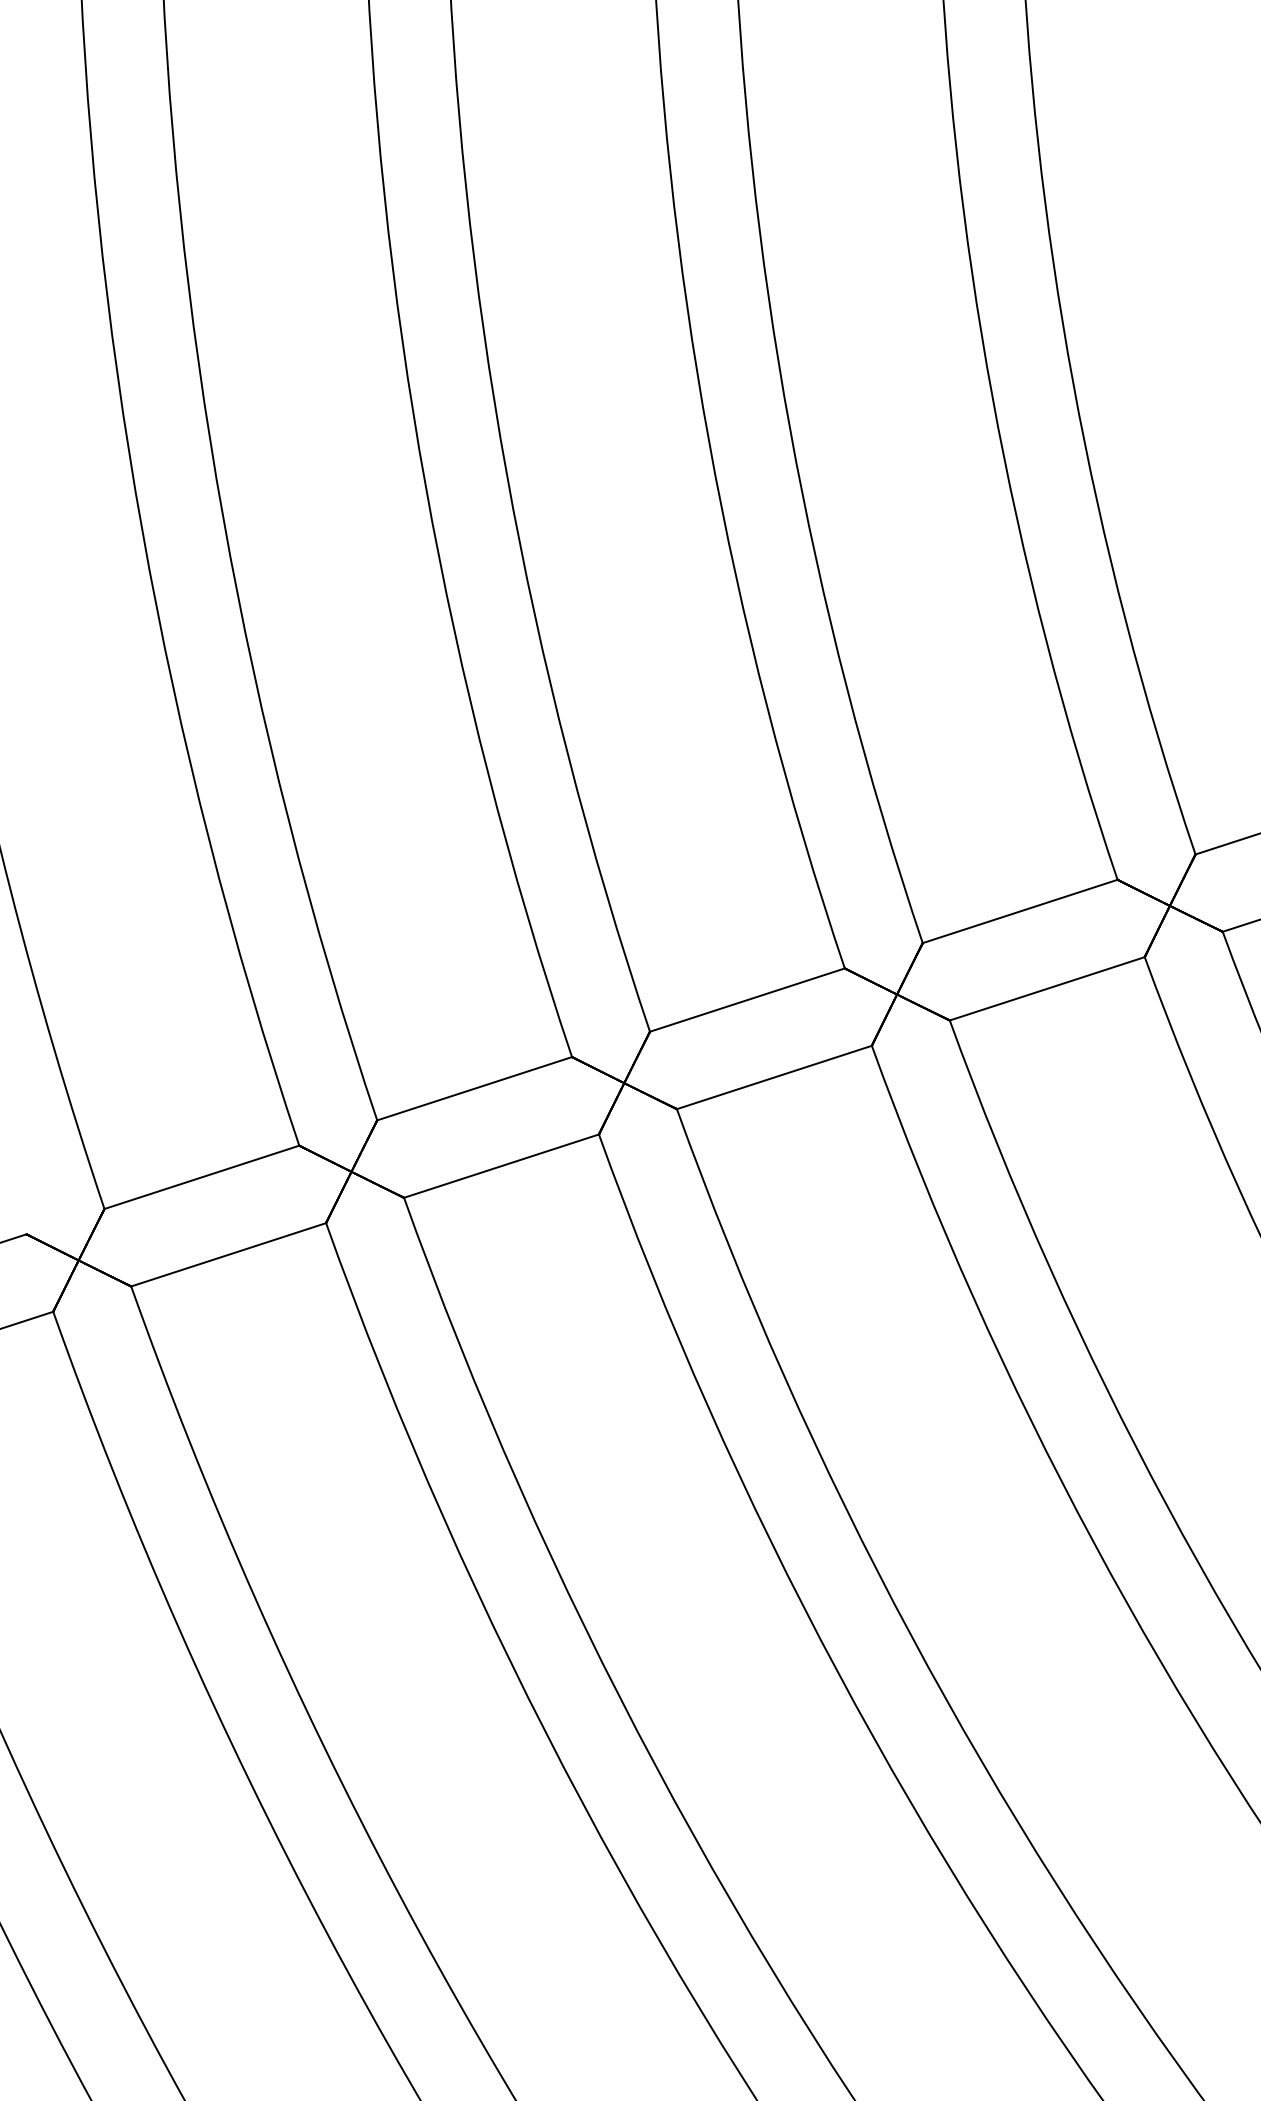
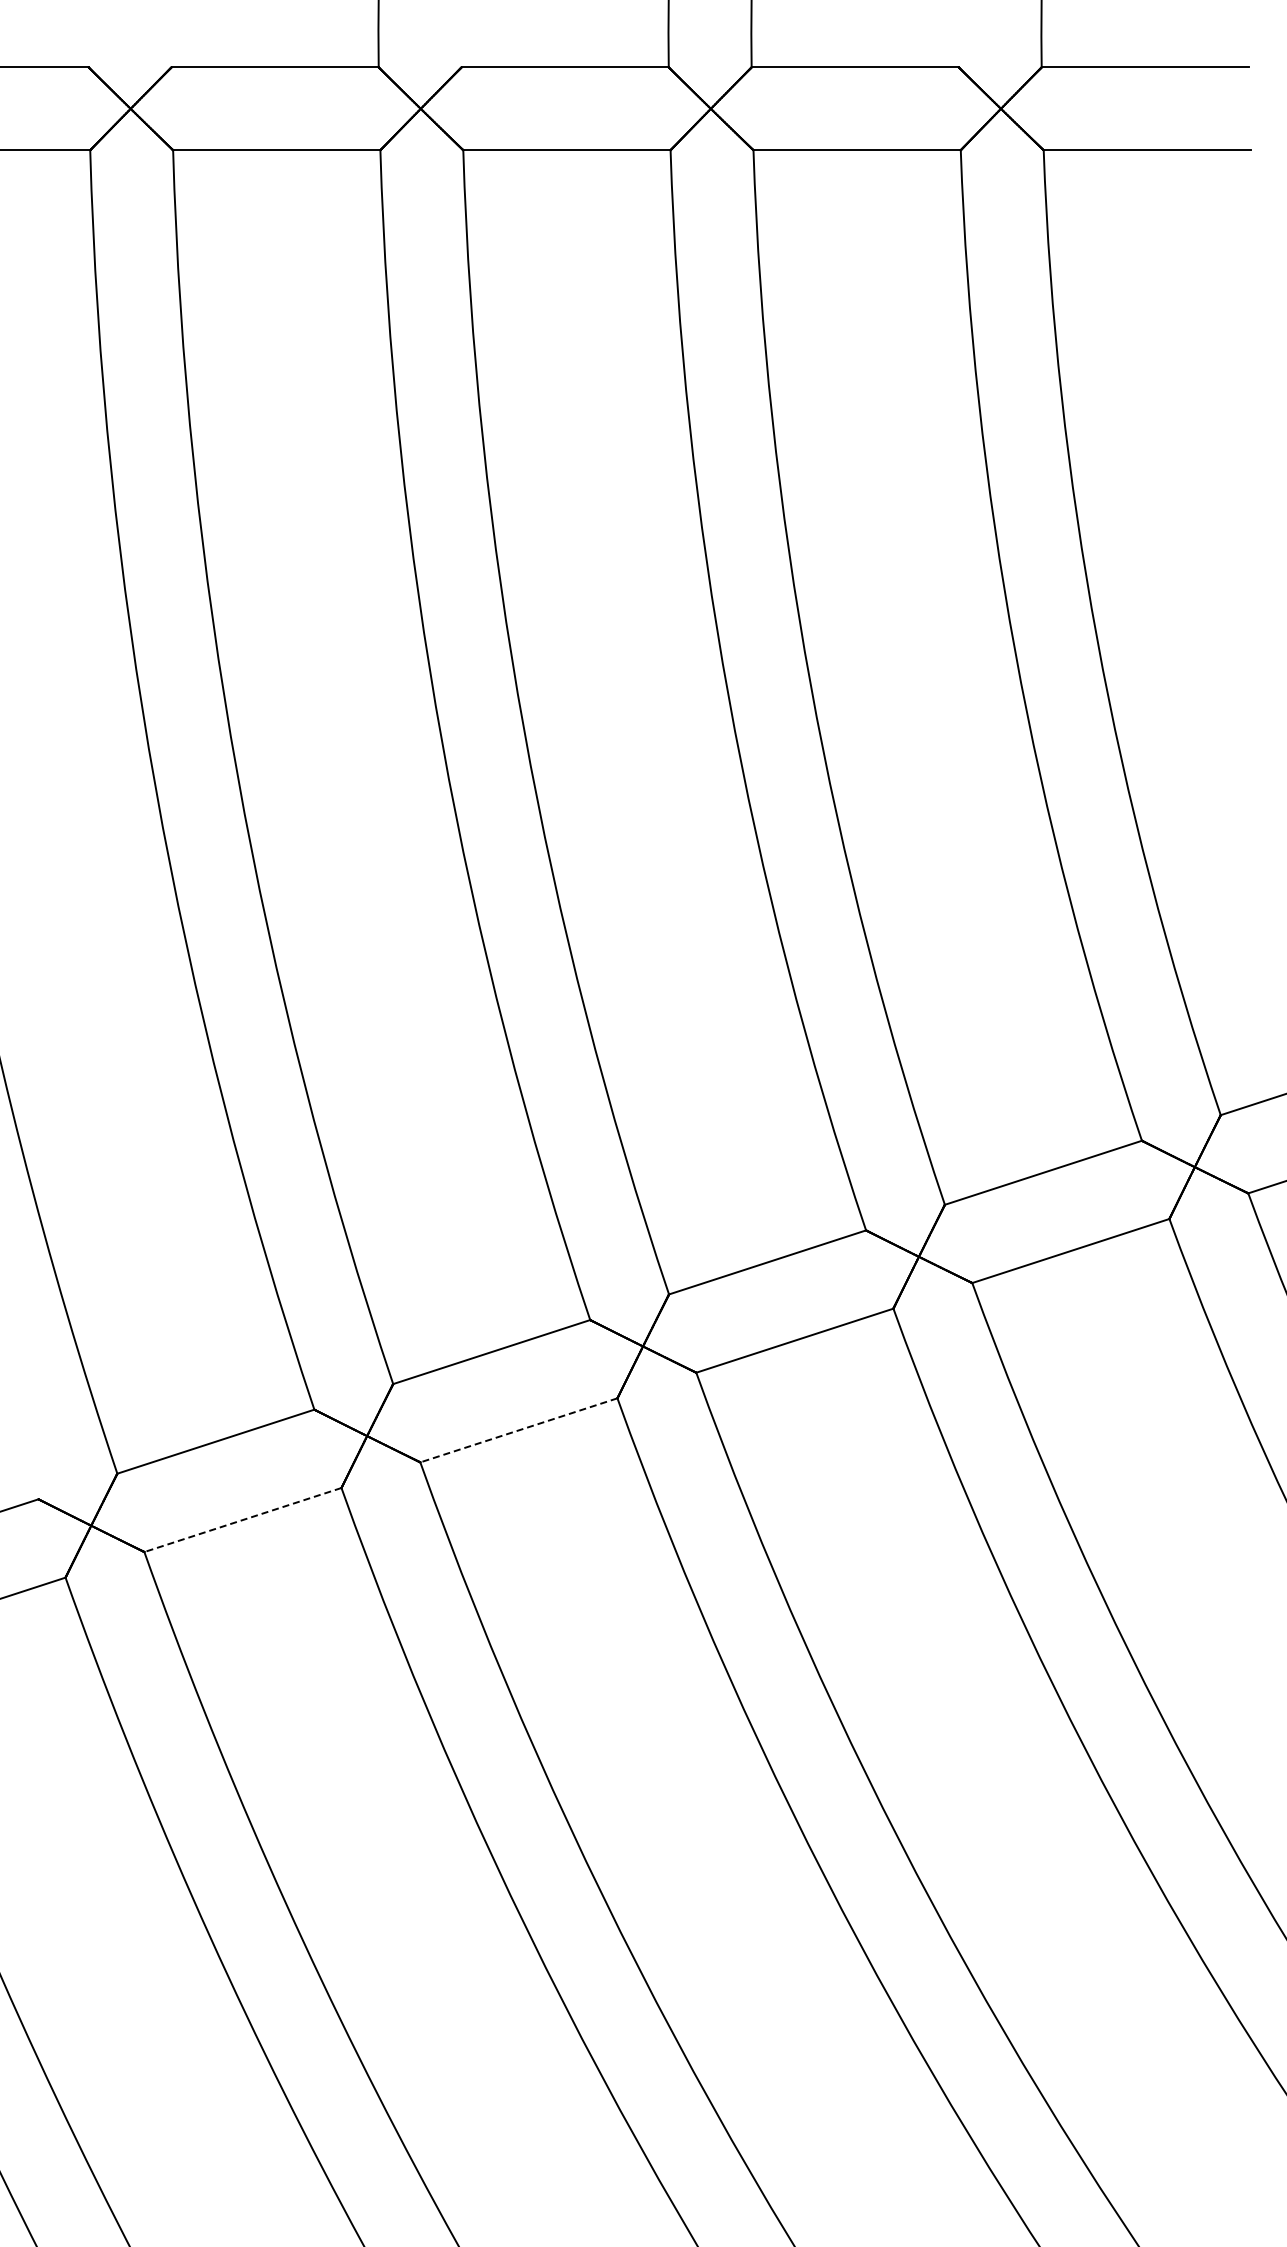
line: (501, 1166) -> (518, 1430), solid -> dashed
line: (228, 1255) -> (242, 1520), solid -> dashed

